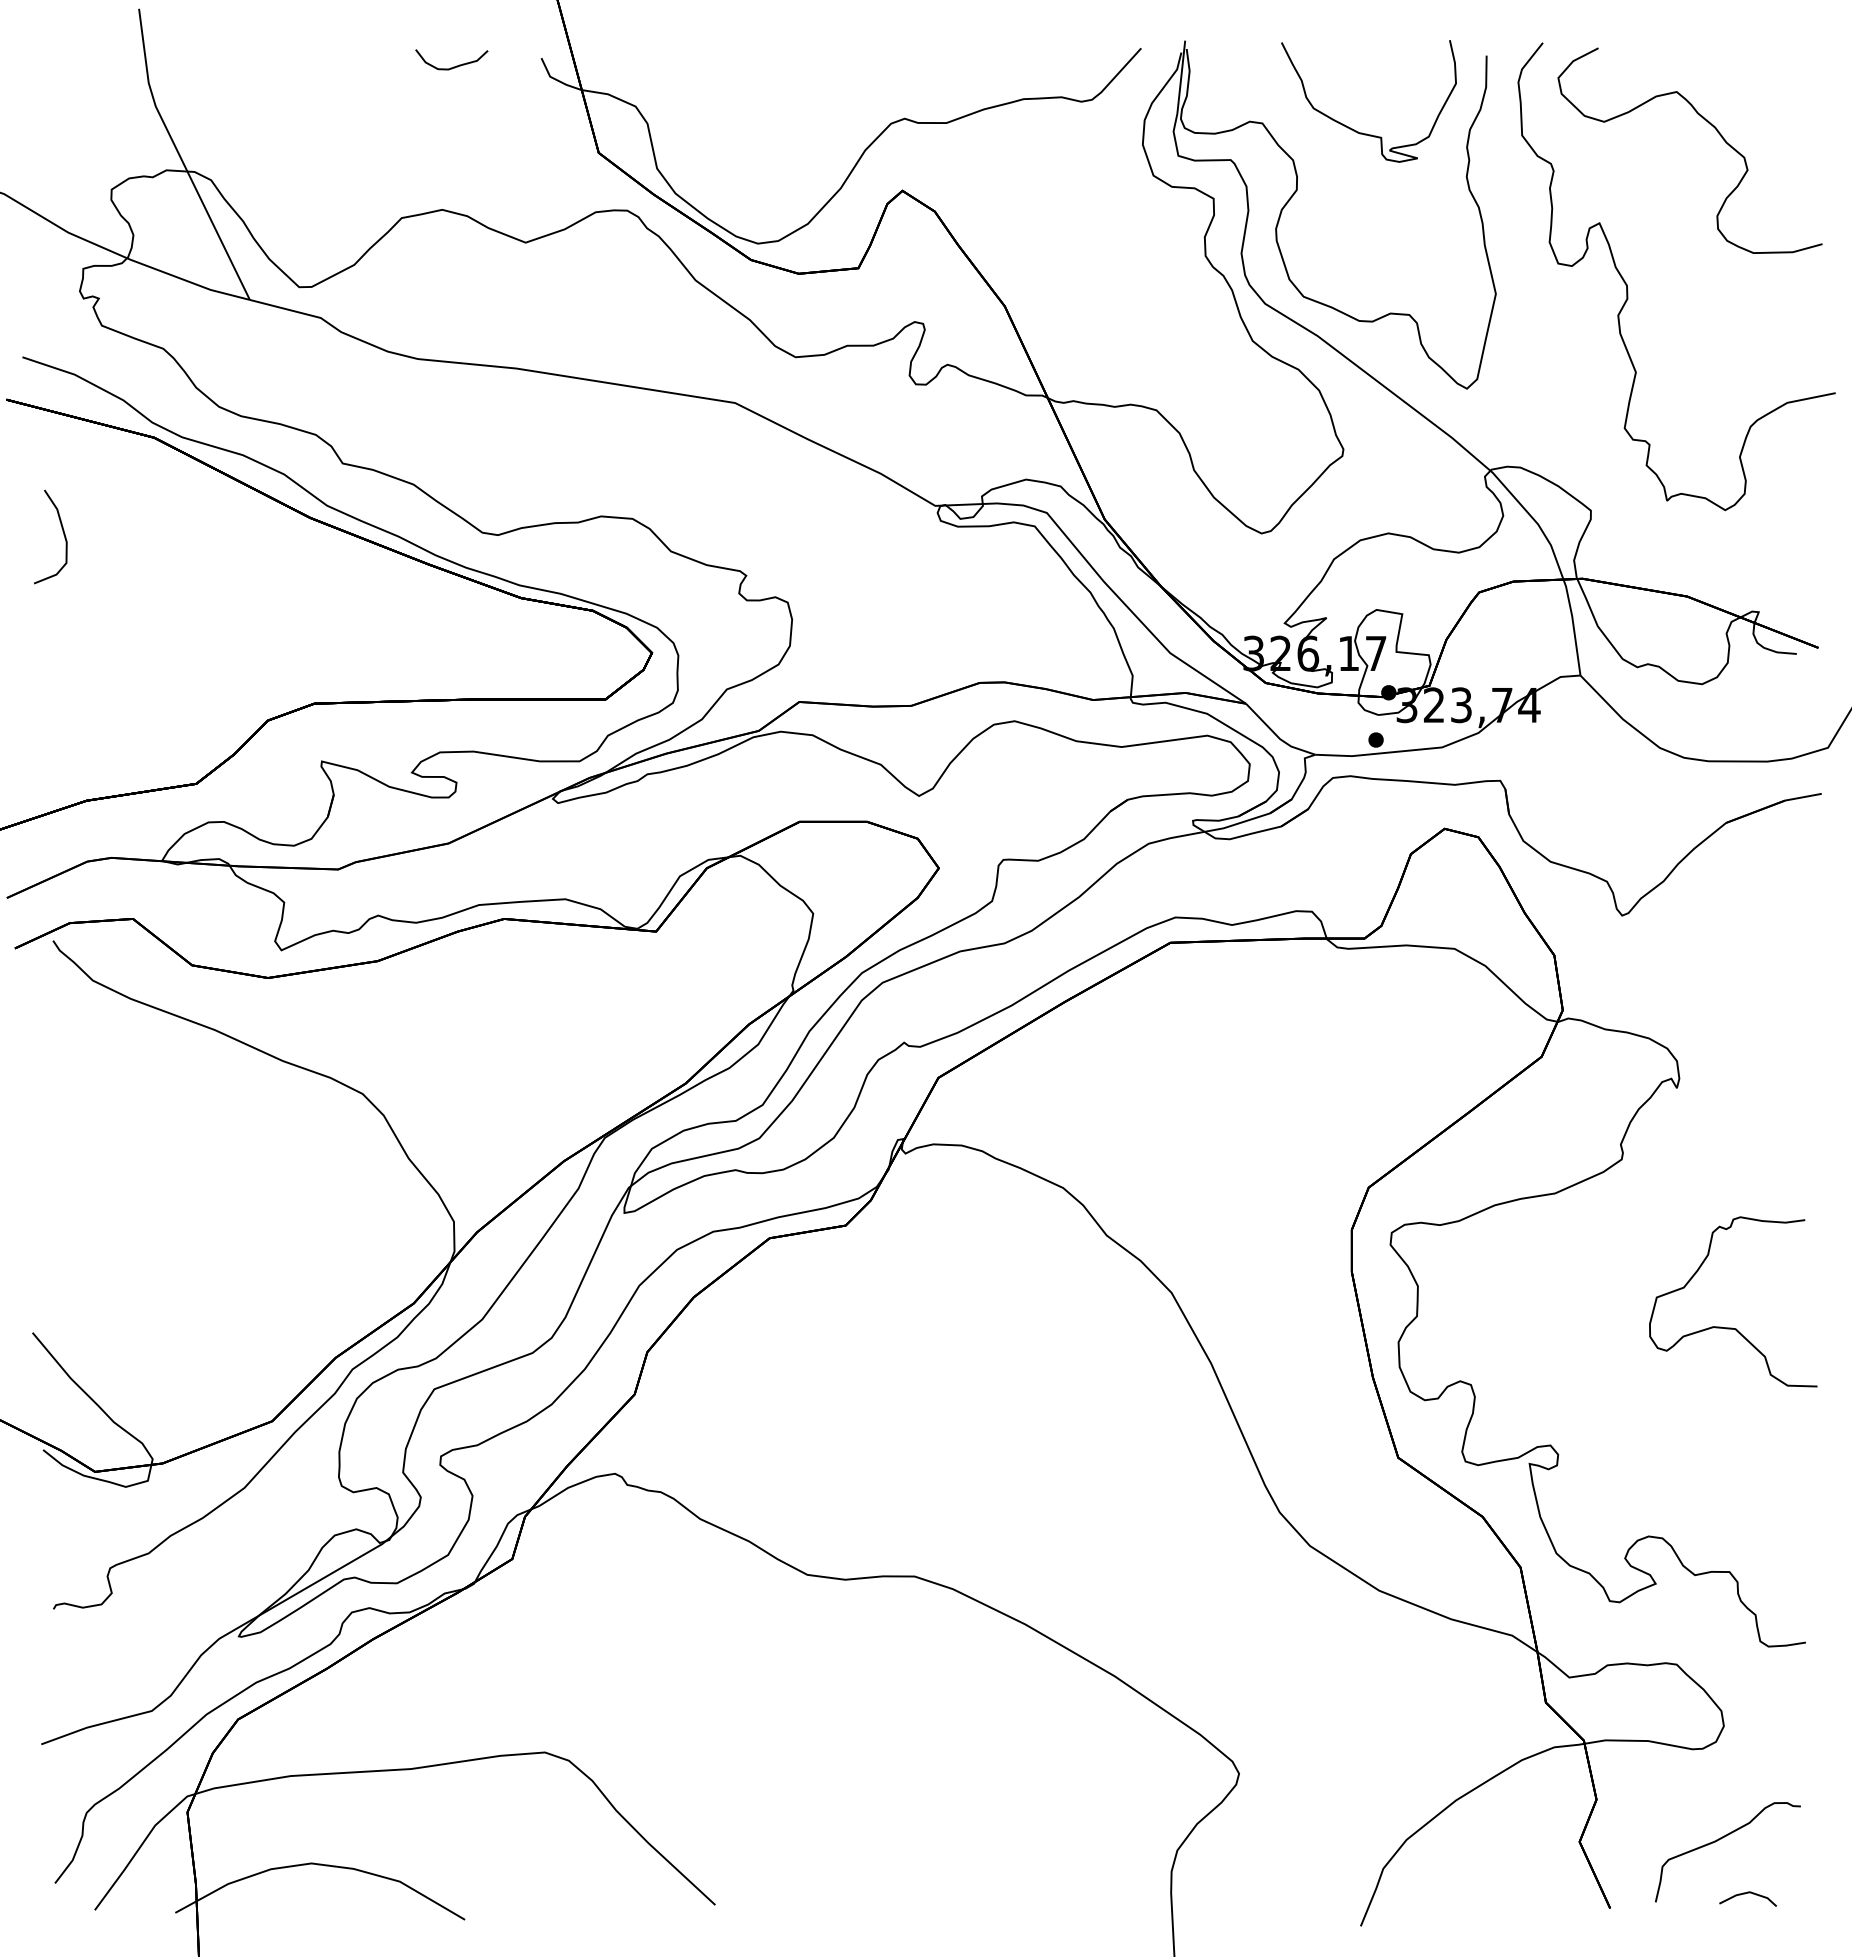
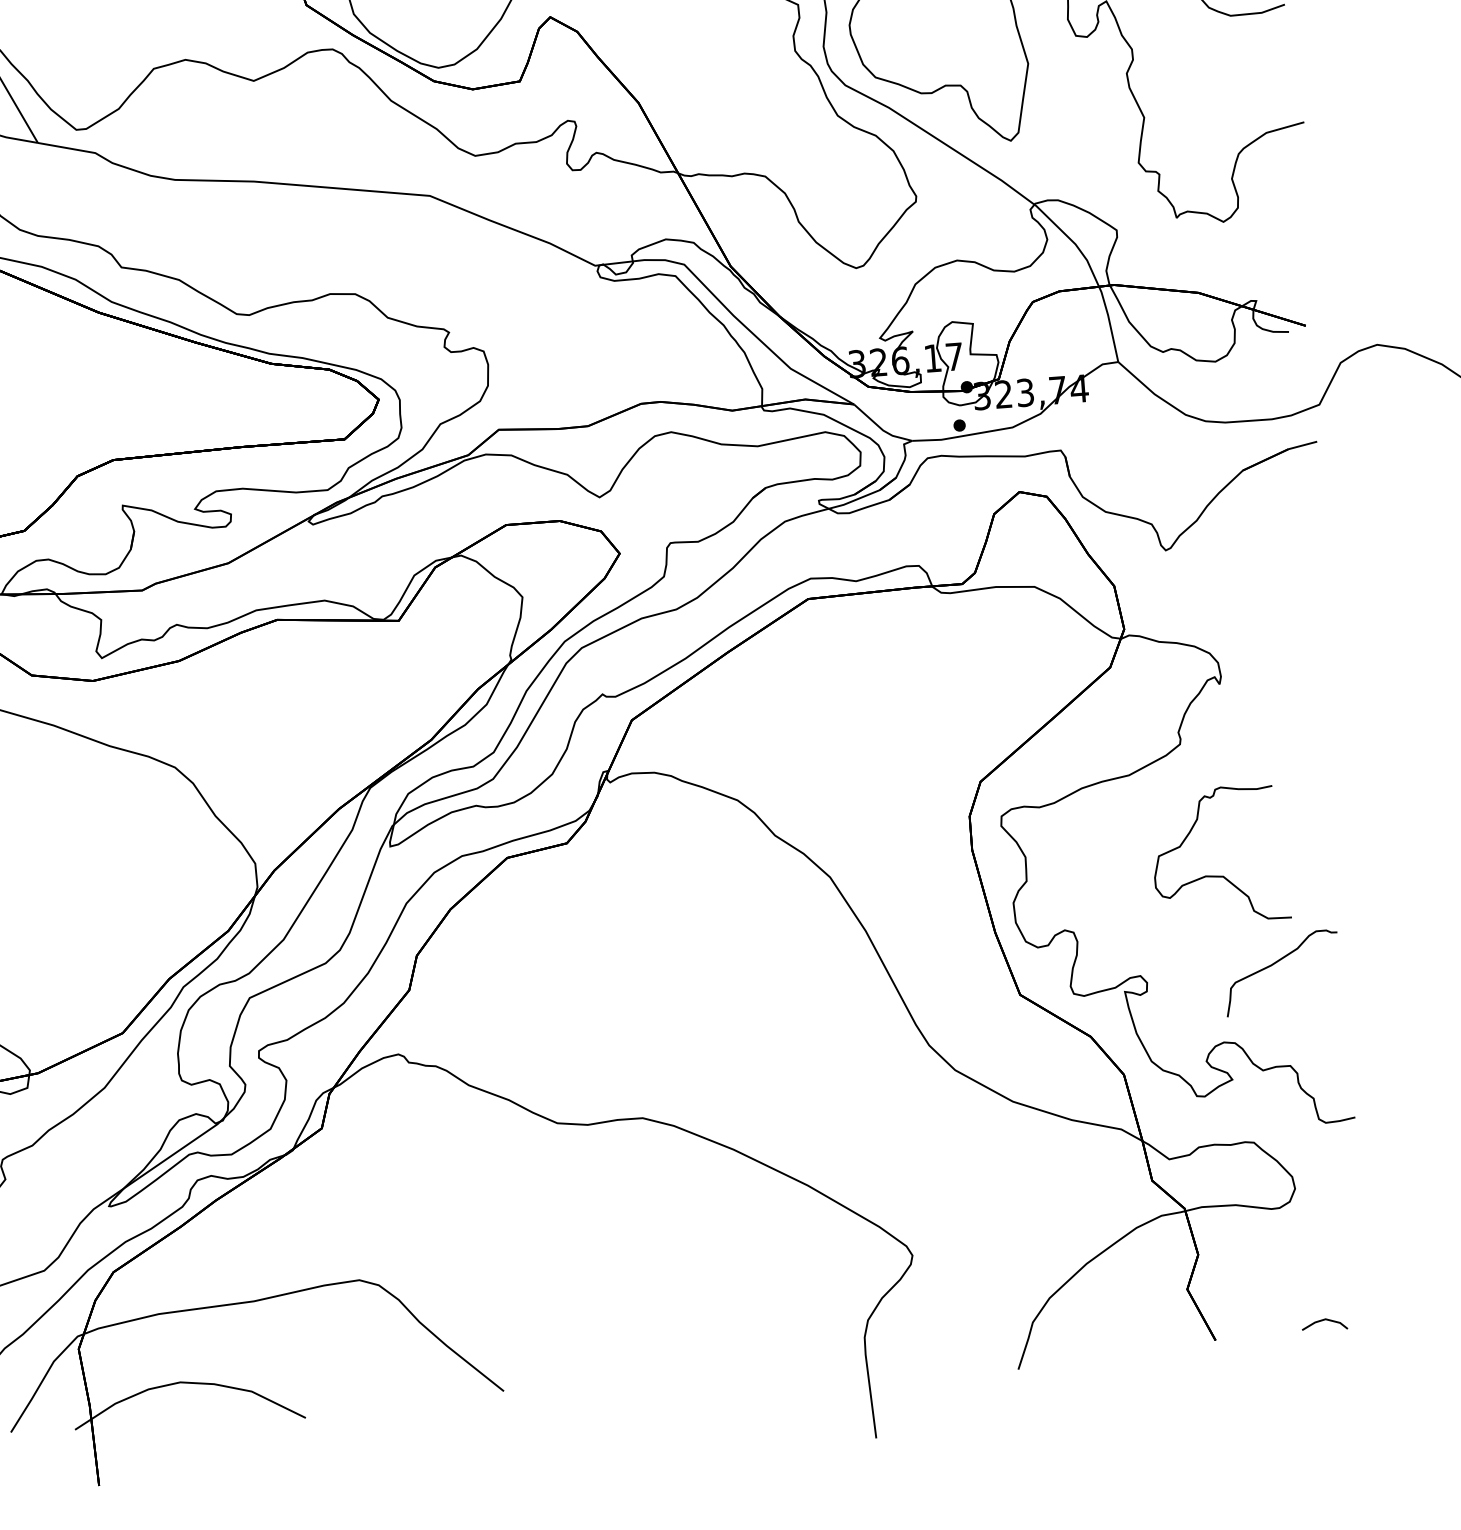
curve: (1732, 1327) -> (1220, 875), moved
curve: (1721, 1839) -> (1276, 963), moved

